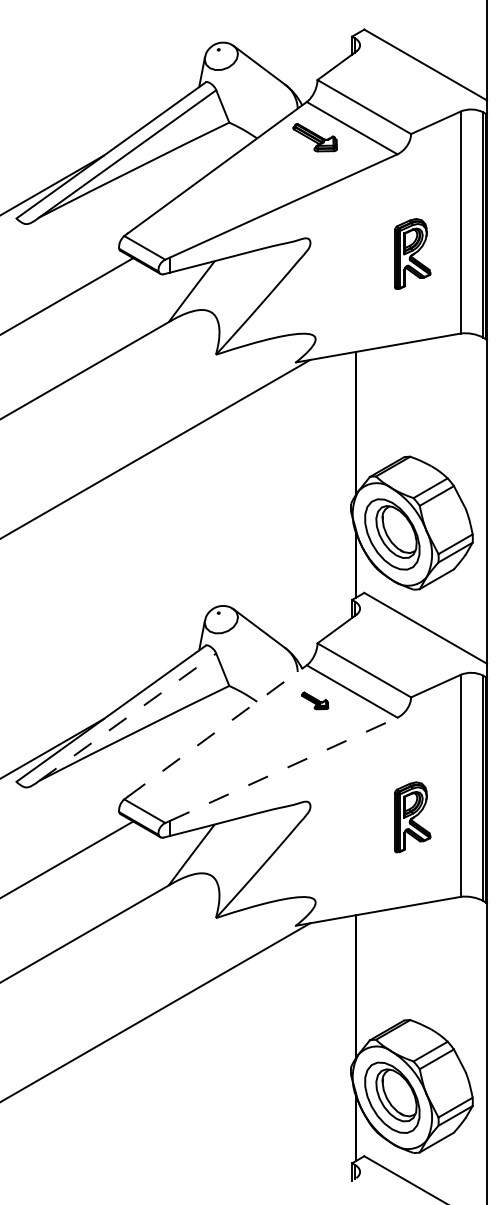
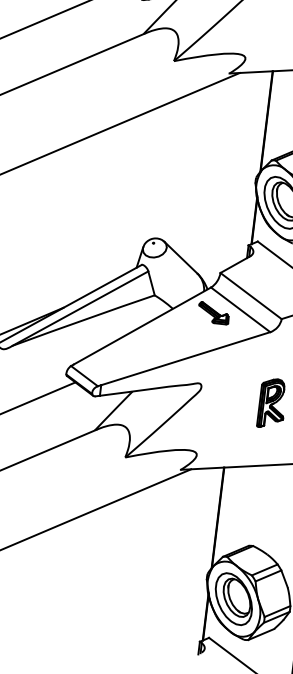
part: (314, 700) -> (213, 312), size x1.67
line: (128, 716) -> (81, 308), dashed -> solid
line: (217, 730) -> (142, 325), dashed -> solid
line: (283, 769) -> (185, 358), dashed -> solid

